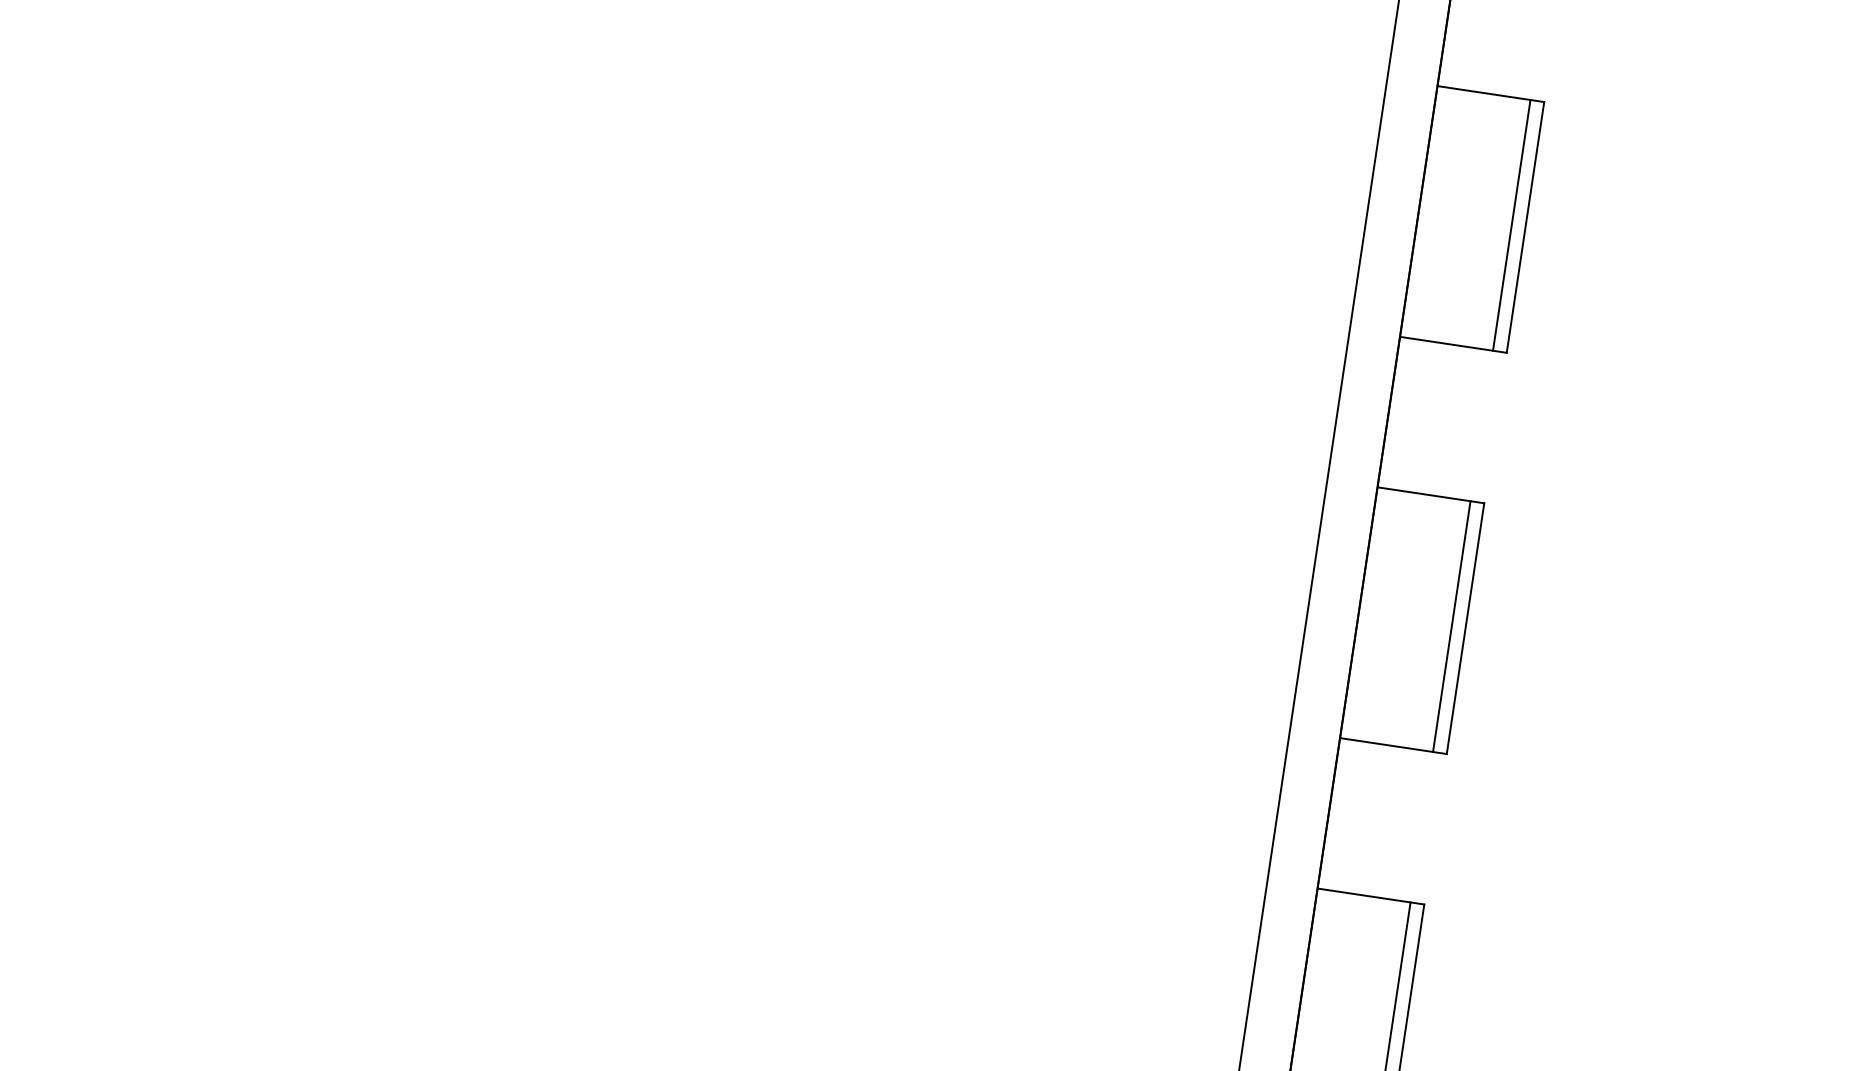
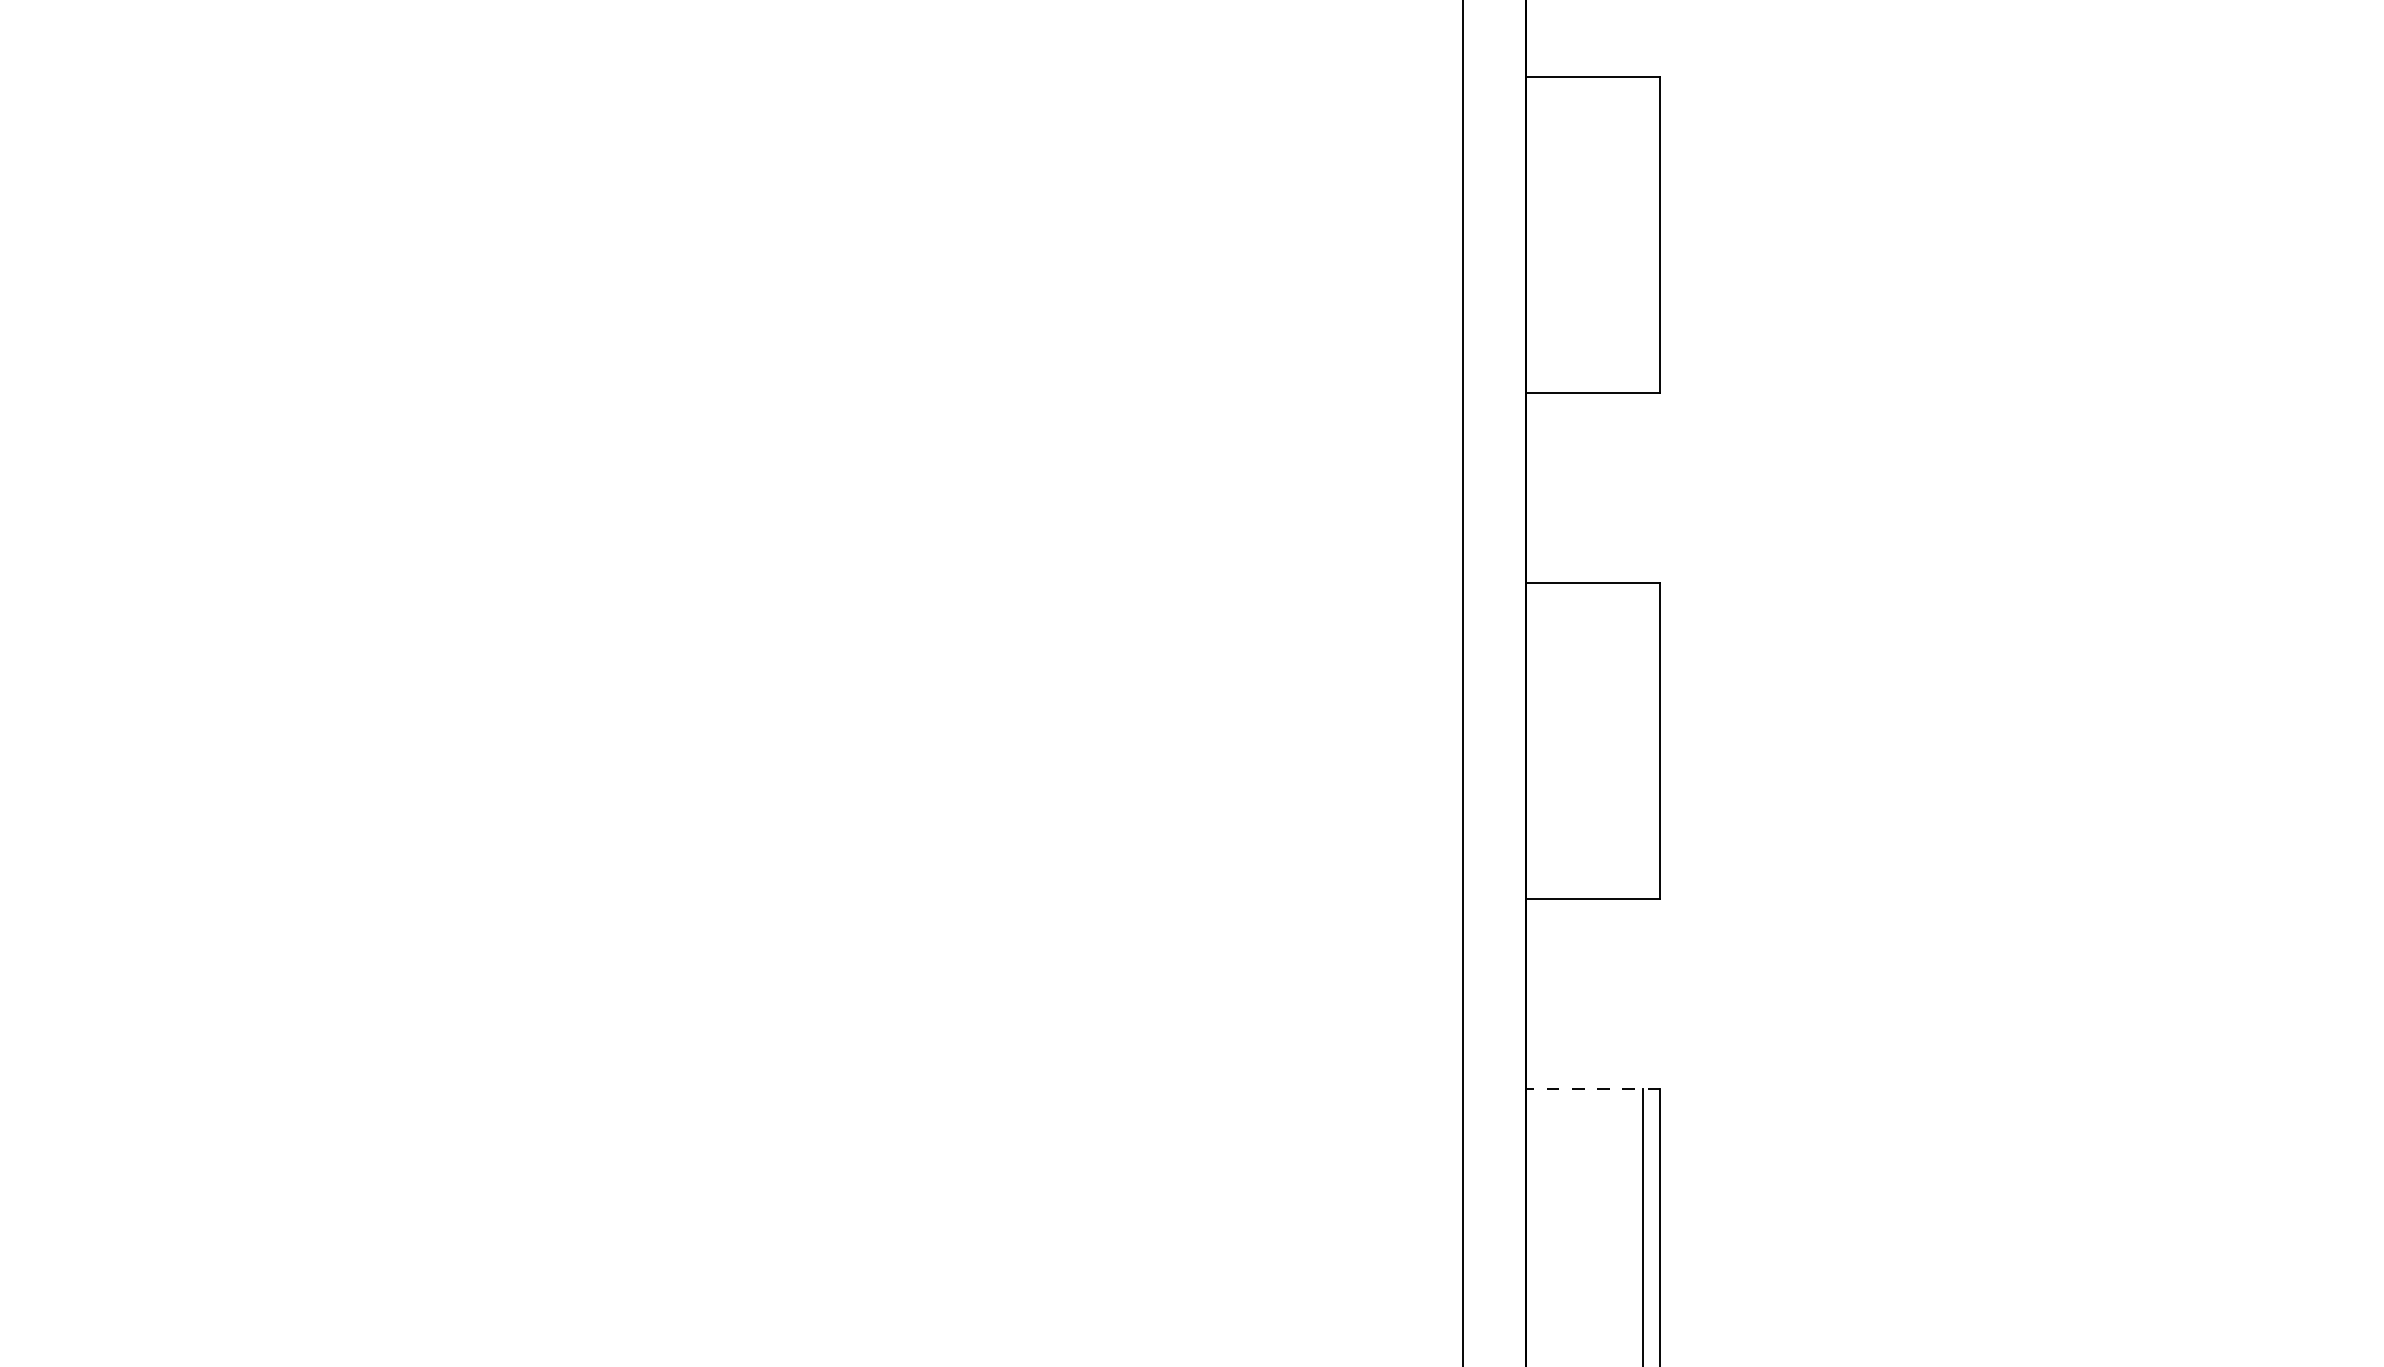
line: (1512, 225) -> (1643, 235), removed
line: (1452, 626) -> (1643, 741), removed
line: (1371, 896) -> (1593, 1088), solid -> dashed

